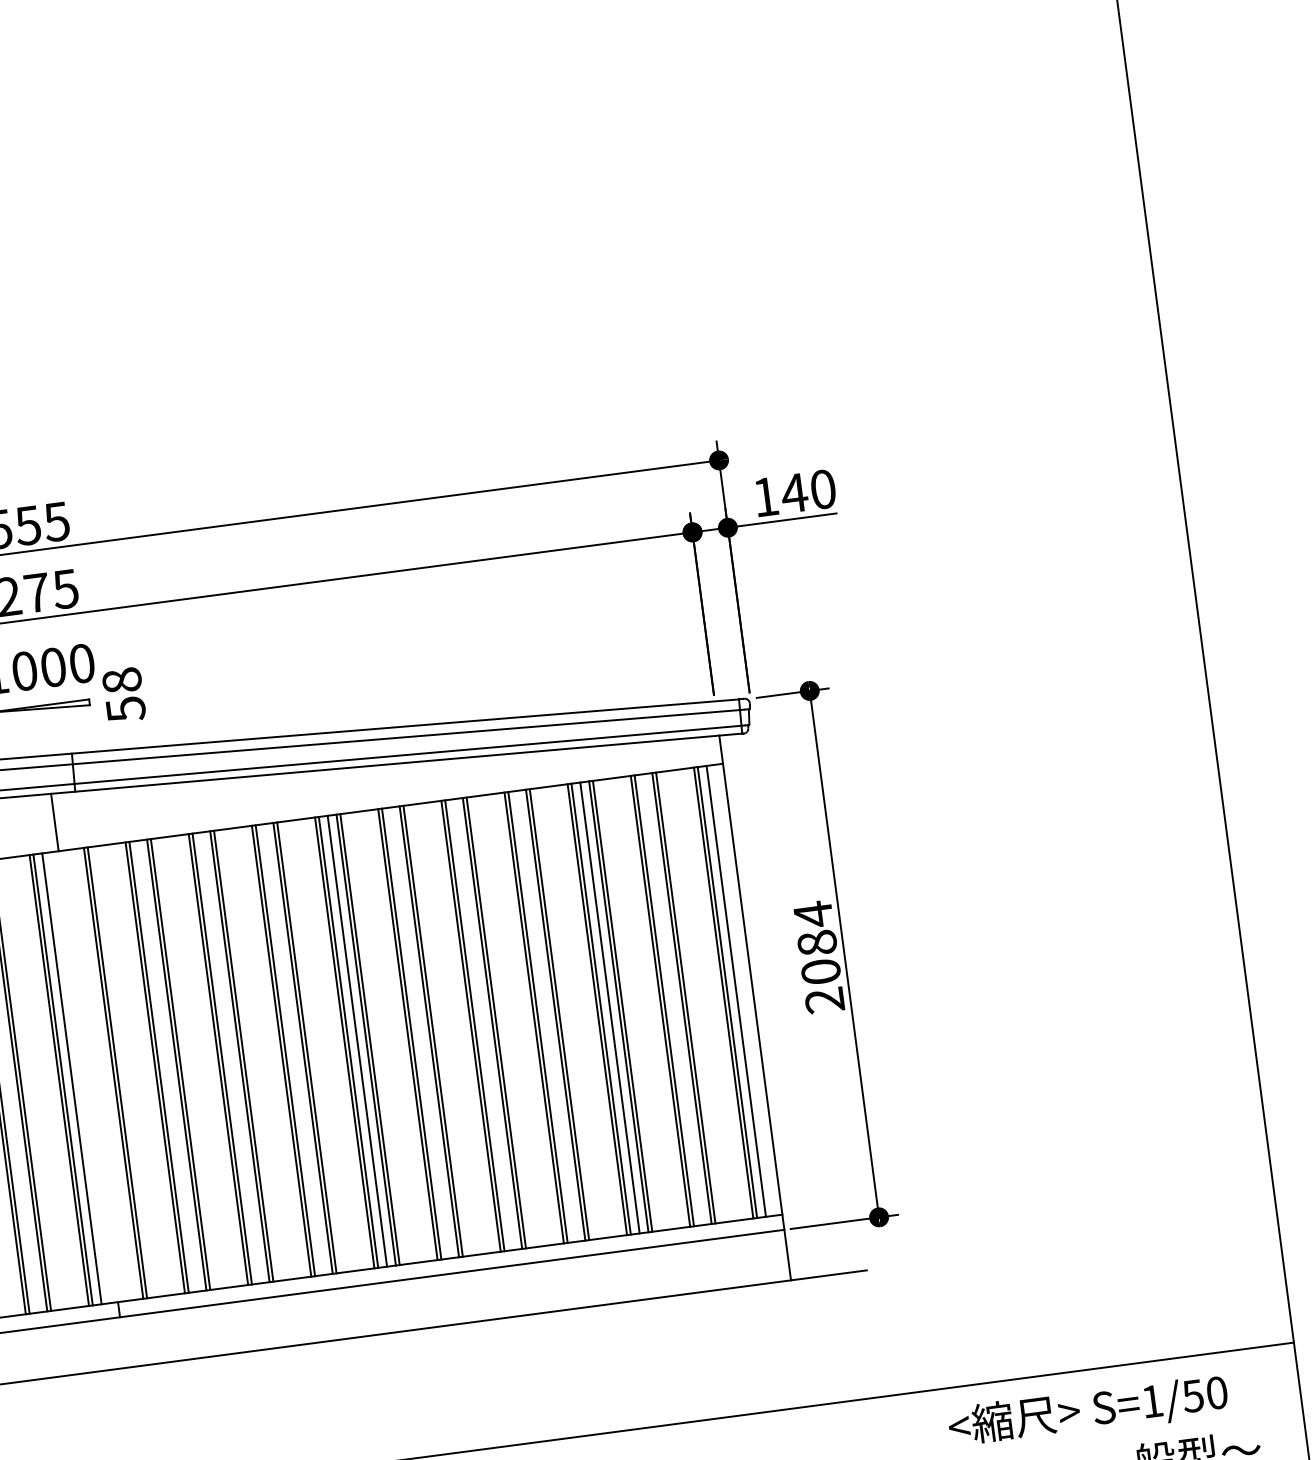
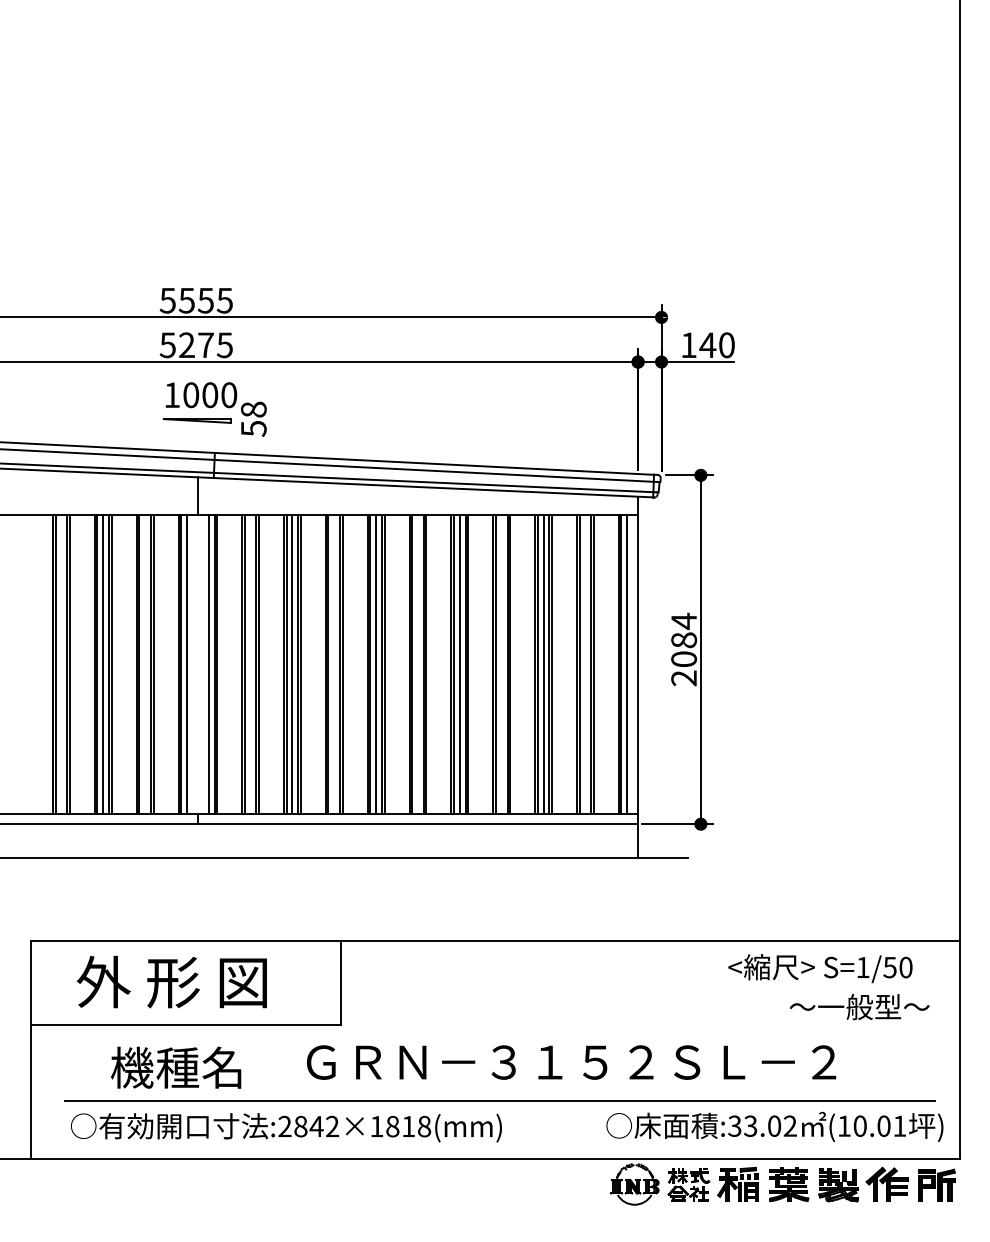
line: (483, 1024) -> (459, 664), added
line: (231, 1057) -> (292, 664), added
line: (104, 1074) -> (208, 664), added

